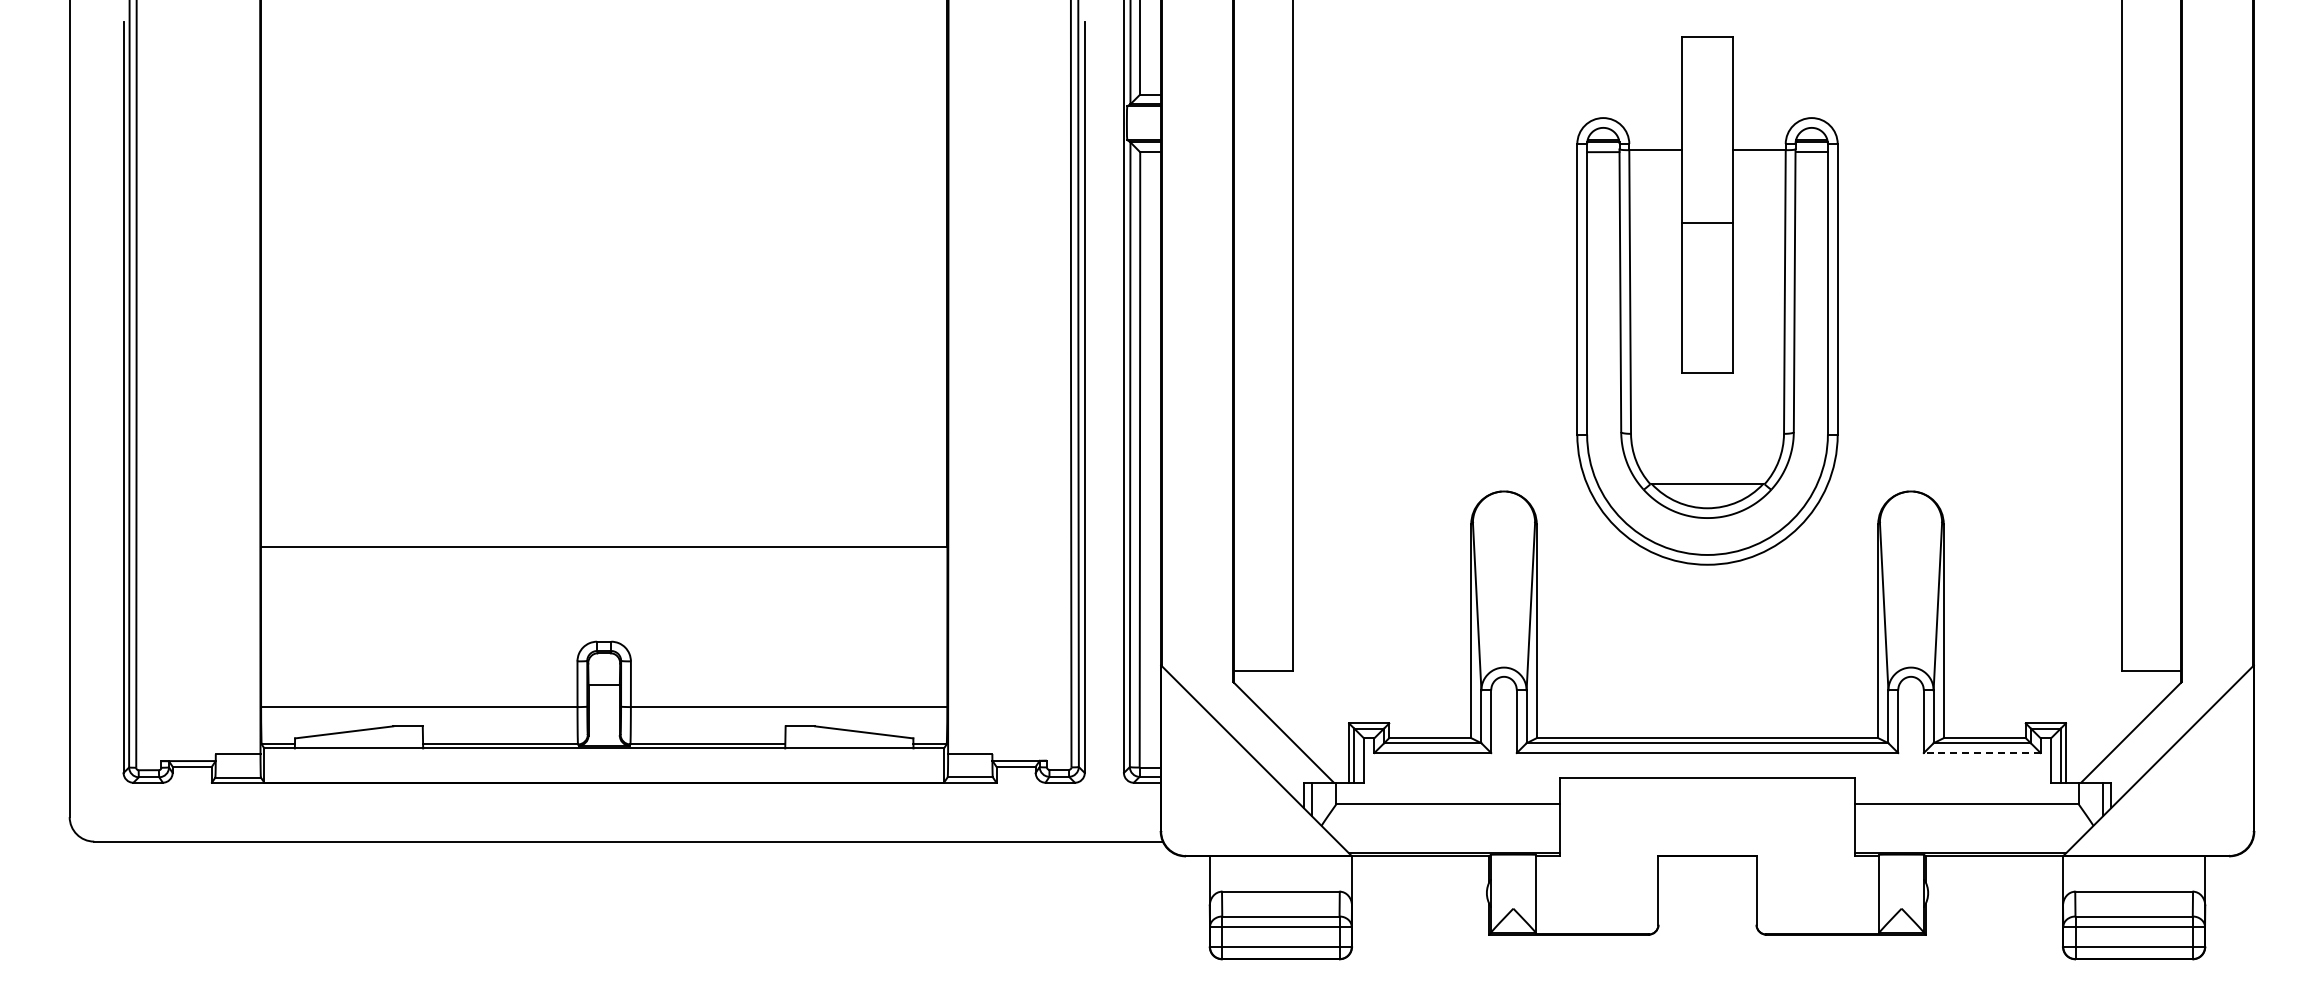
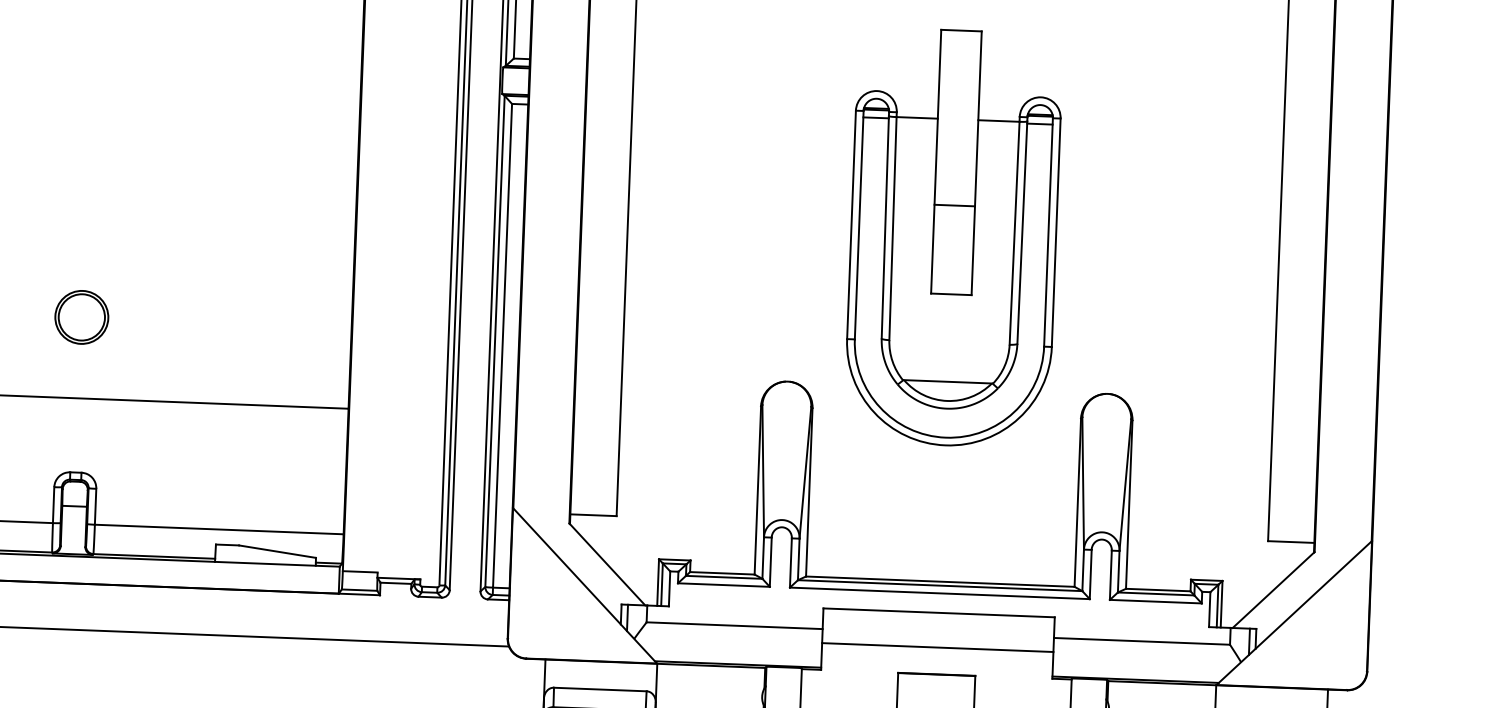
line: (1707, 222) -> (954, 205), moved
part: (603, 443) -> (81, 316), added
line: (1981, 753) -> (1155, 602), dashed -> solid
line: (1707, 821) -> (937, 647), added

